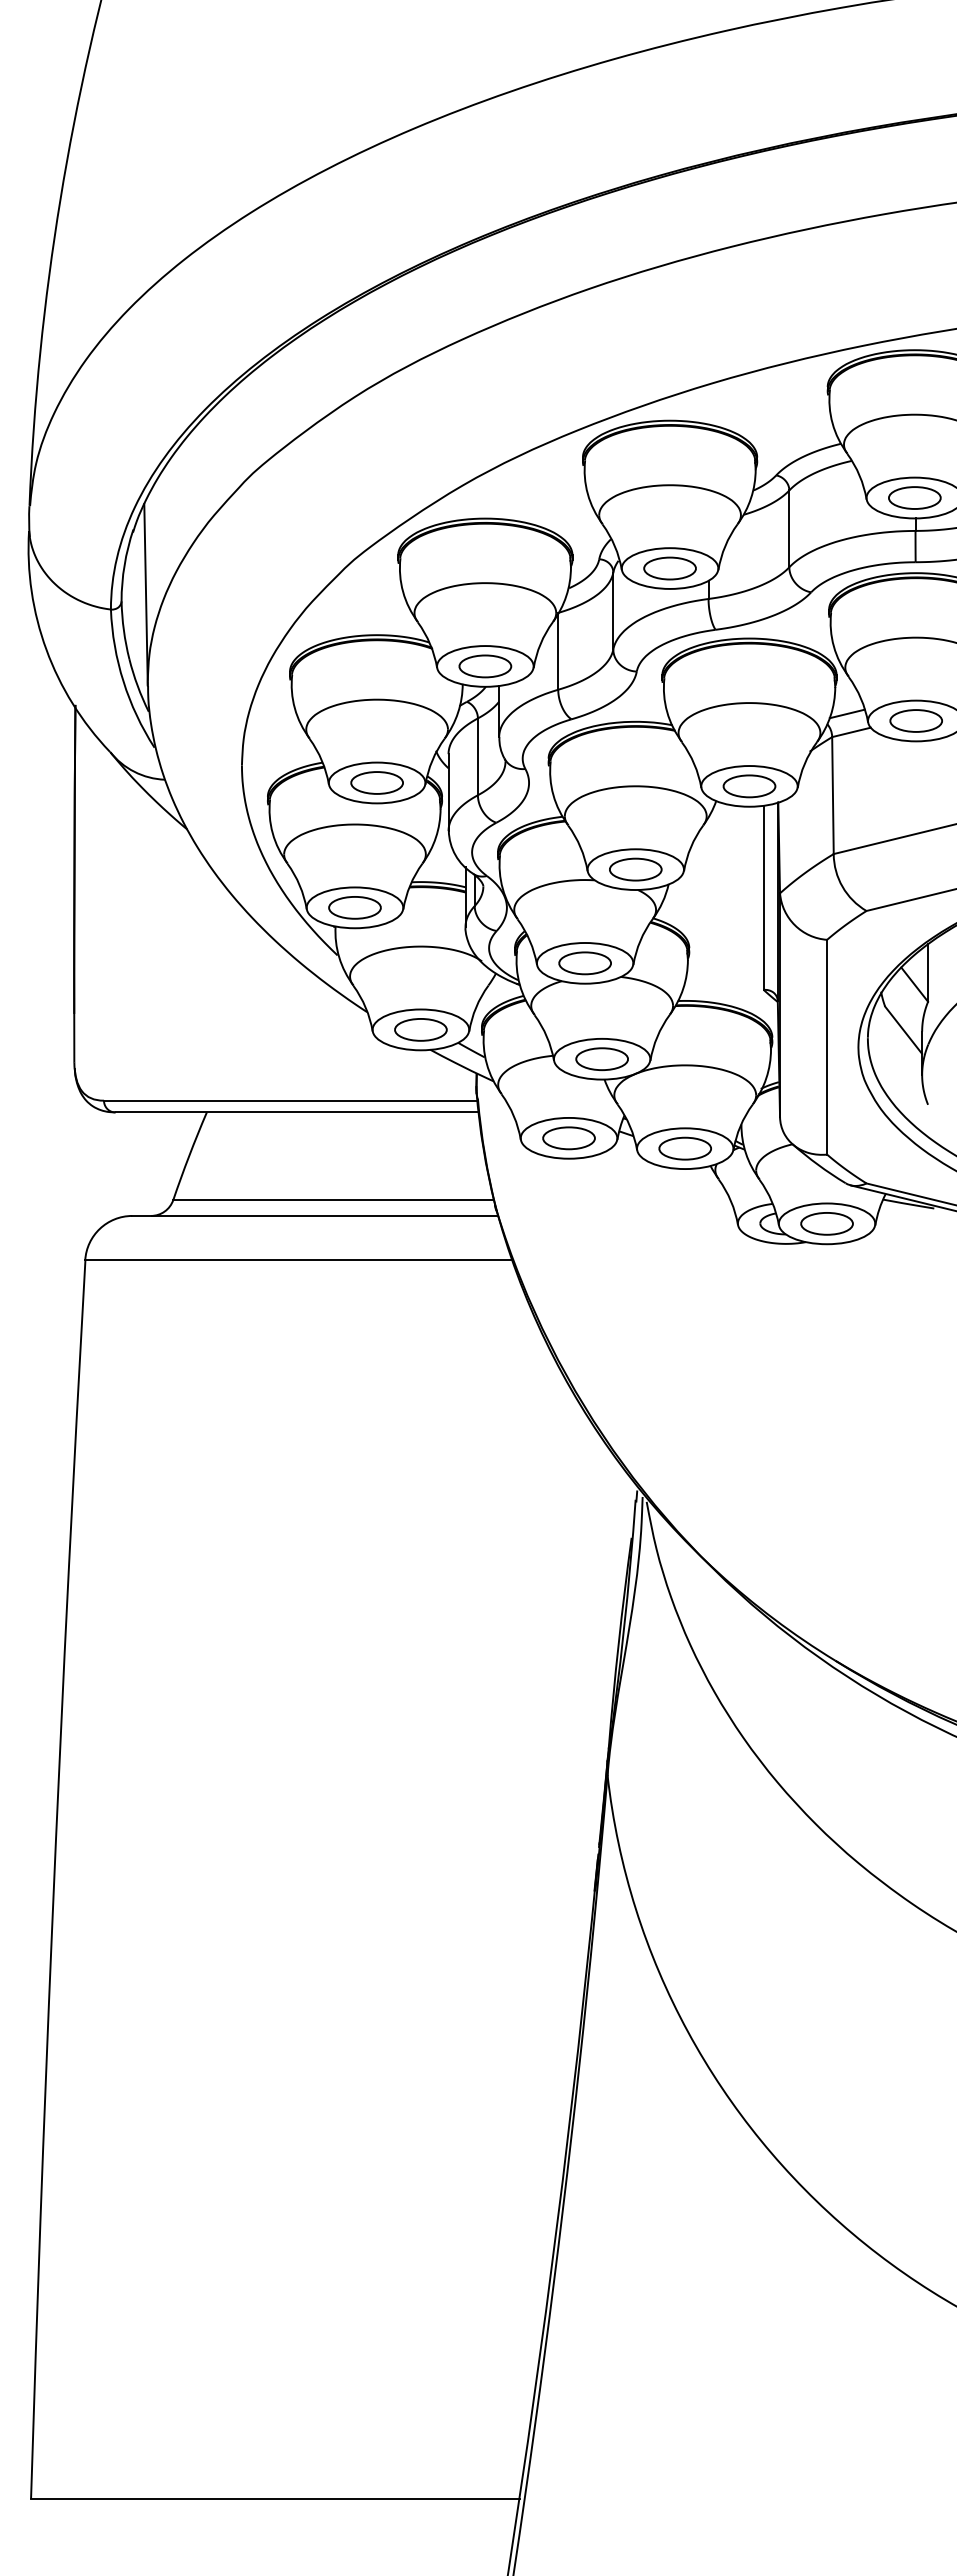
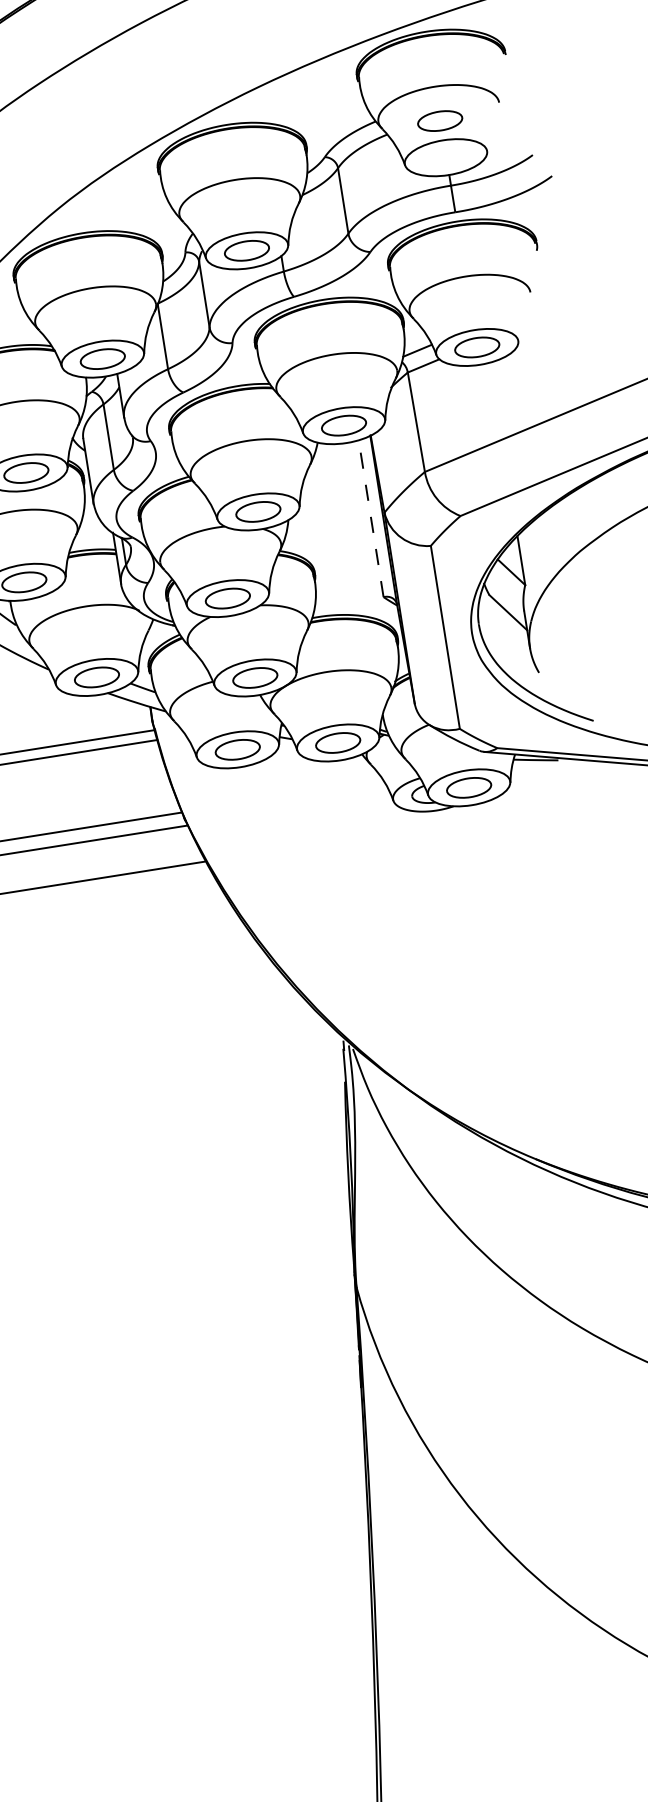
part: (914, 497) -> (439, 120), moved
line: (763, 897) -> (370, 518), solid -> dashed

